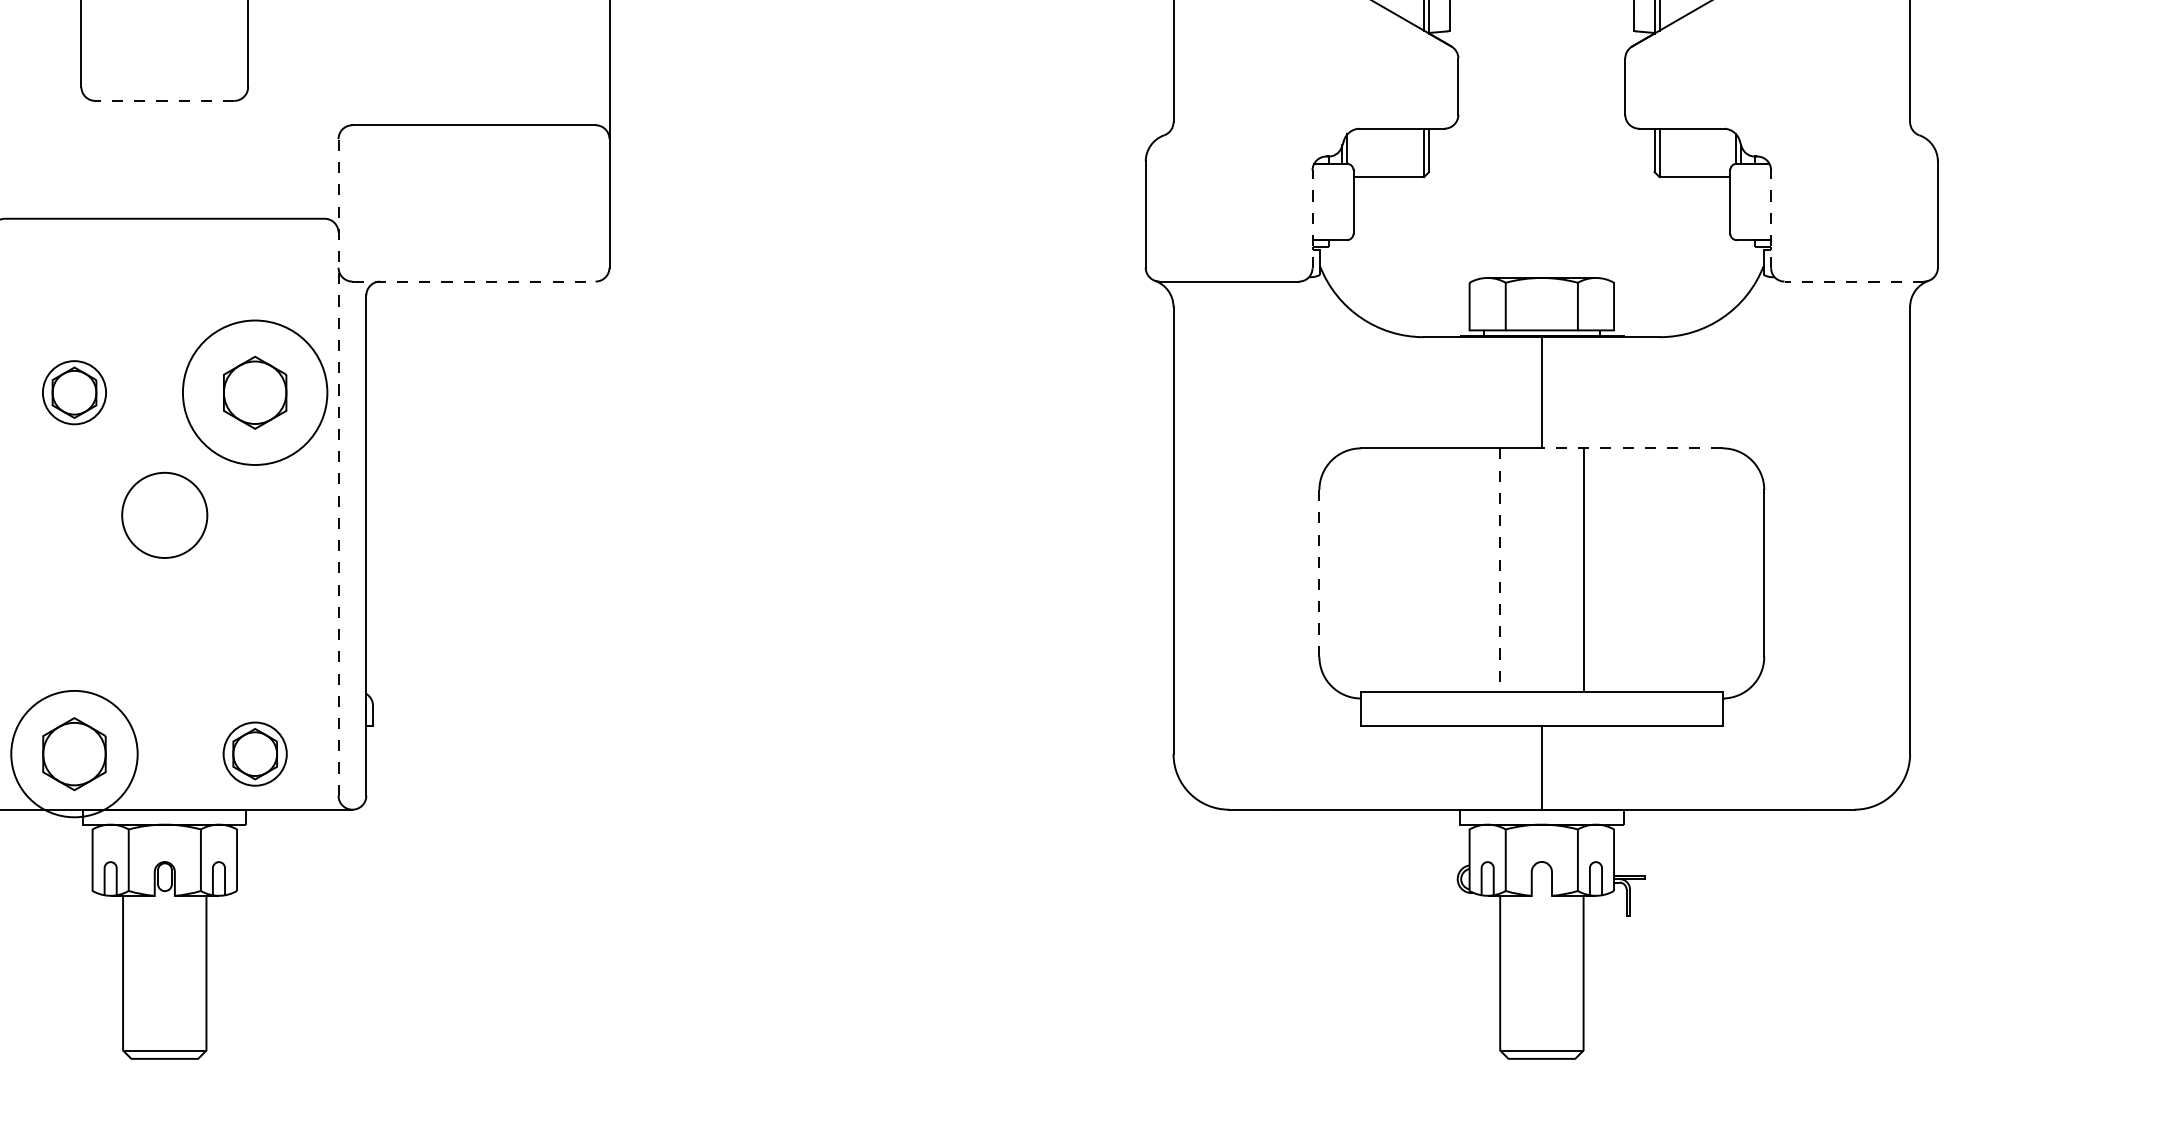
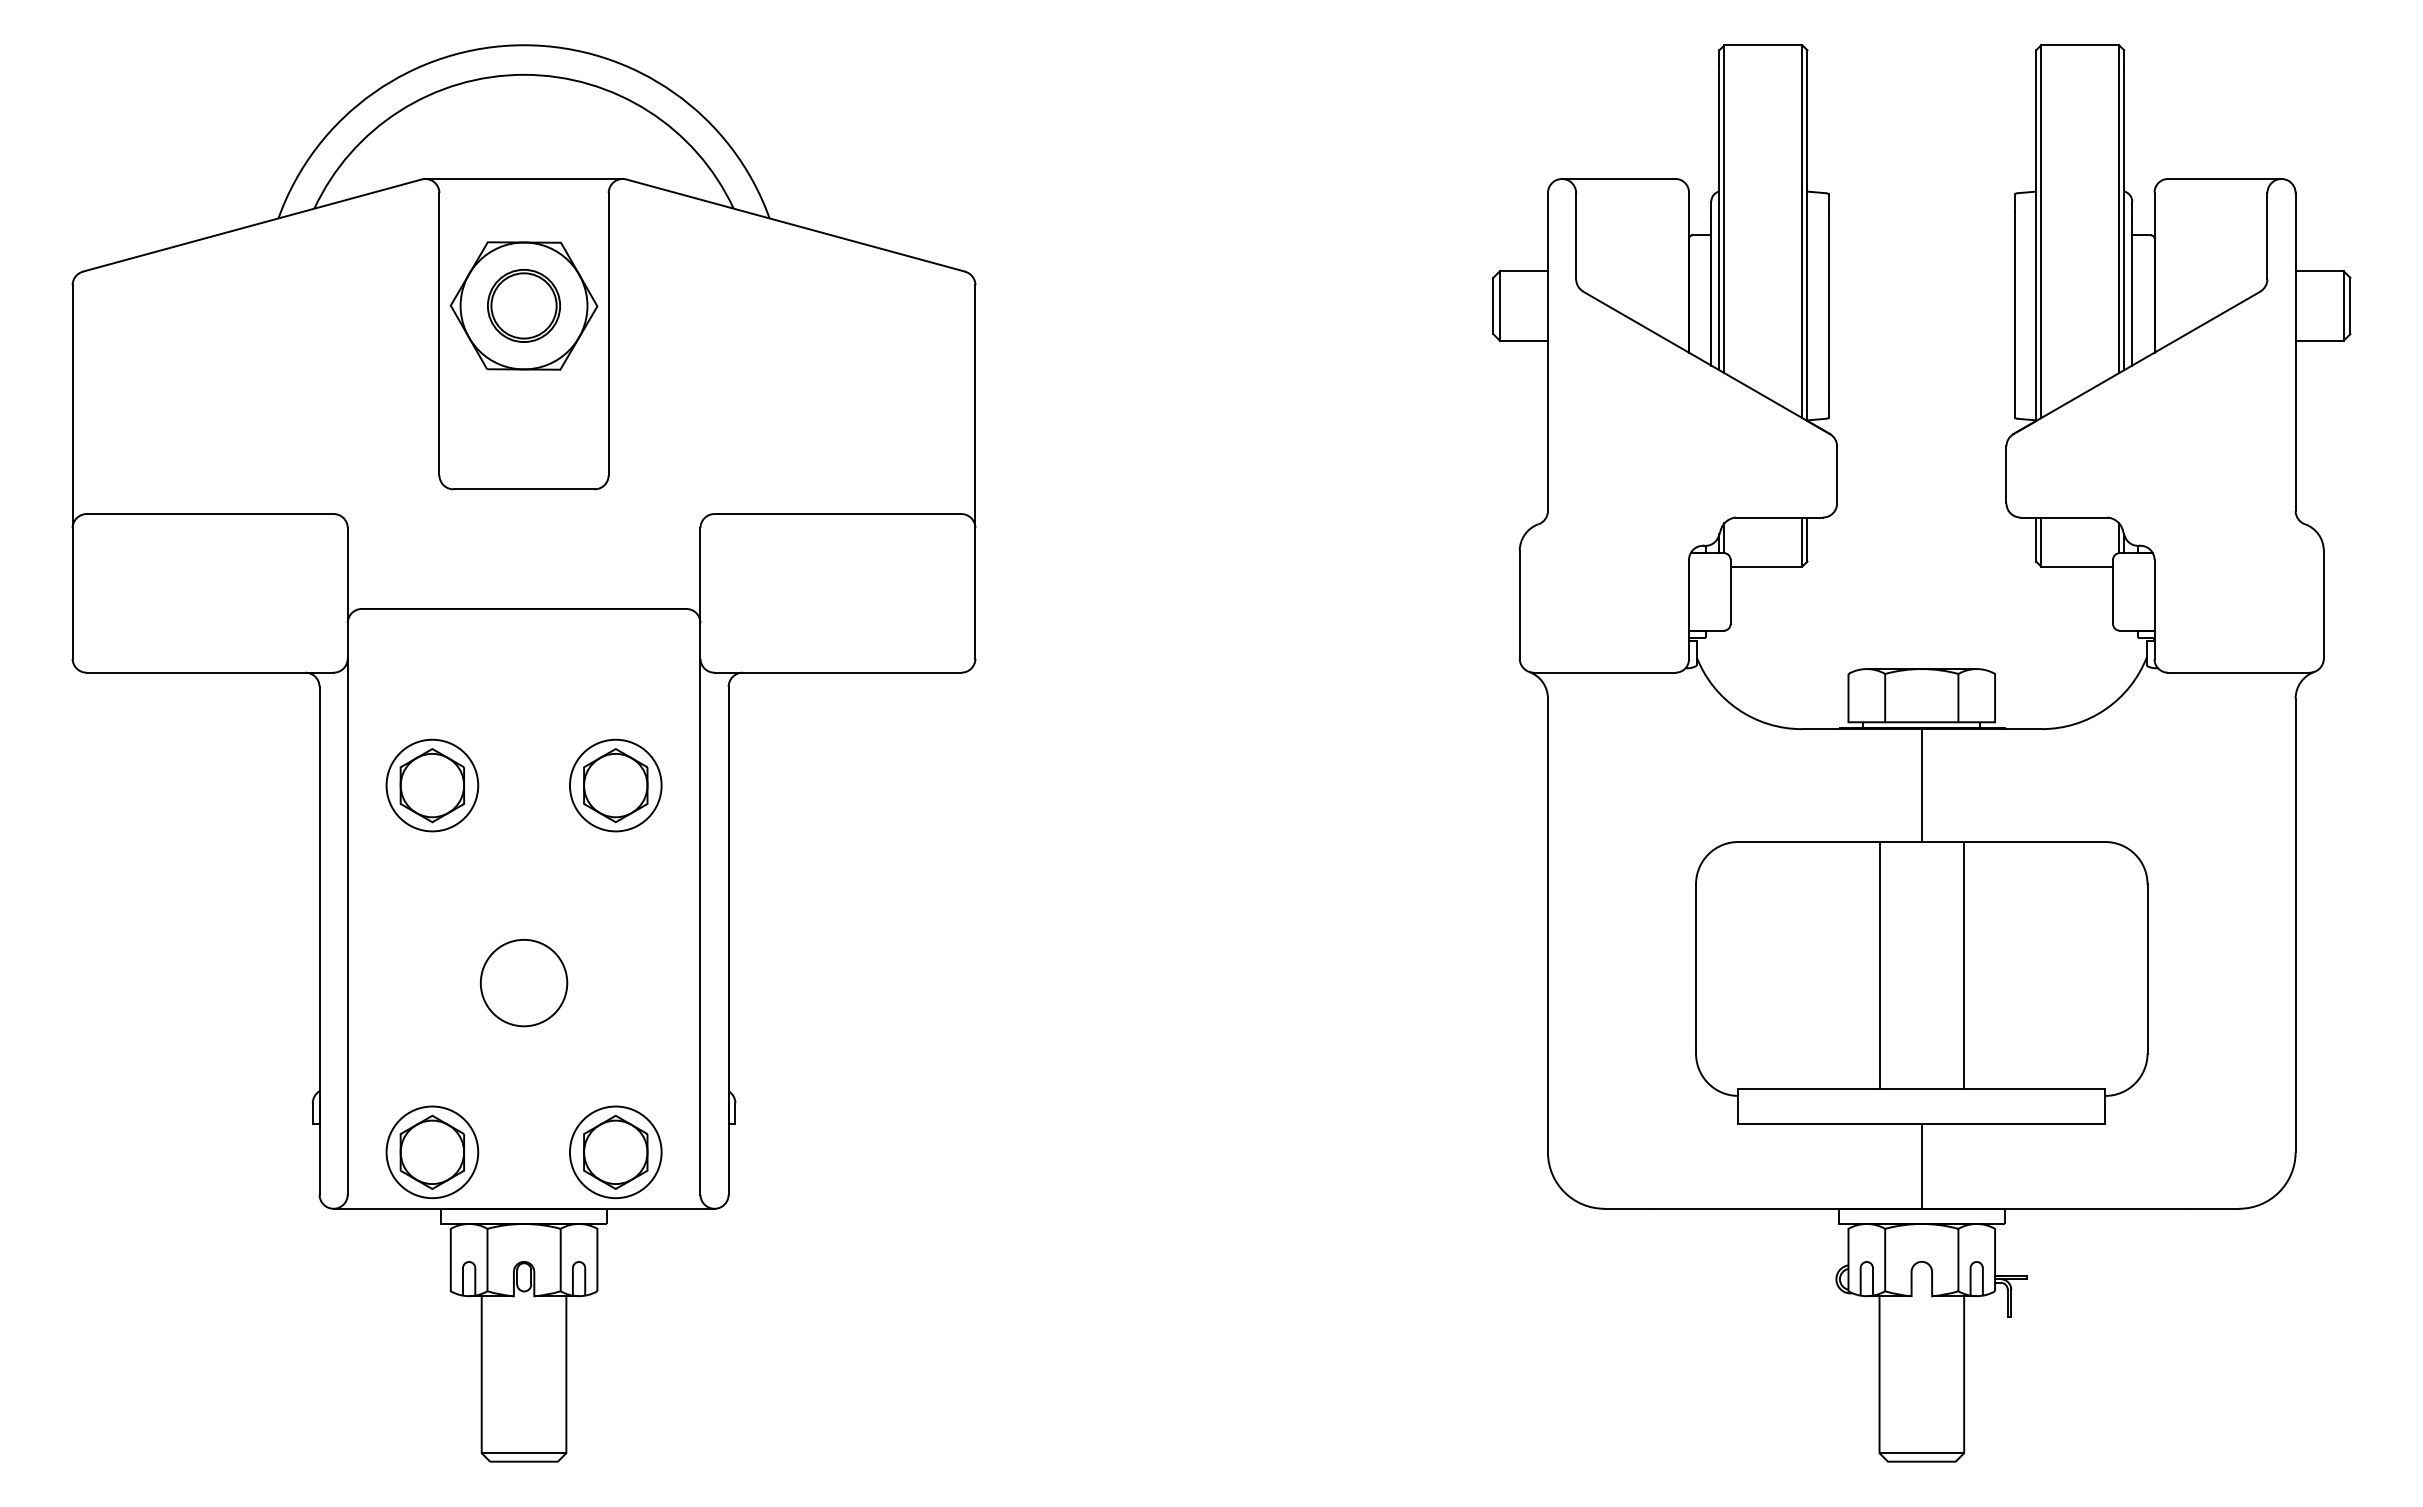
line: (165, 101) -> (524, 489), dashed -> solid
line: (1312, 219) -> (1689, 609), dashed -> solid
line: (1771, 219) -> (2154, 609), dashed -> solid
line: (474, 281) -> (838, 672), dashed -> solid
line: (1853, 281) -> (2238, 672), dashed -> solid
part: (74, 392) -> (432, 785), size x1.43
circle: (254, 392) -> (615, 785), size x0.62
line: (1632, 448) -> (2013, 842), dashed -> solid
line: (338, 466) -> (700, 860), dashed -> solid
circle: (164, 515) -> (523, 983), moved
line: (1500, 570) -> (1879, 965), dashed -> solid
line: (1319, 572) -> (1696, 968), dashed -> solid
circle: (74, 754) -> (432, 1152), size x0.71
part: (254, 754) -> (615, 1152), size x1.43

